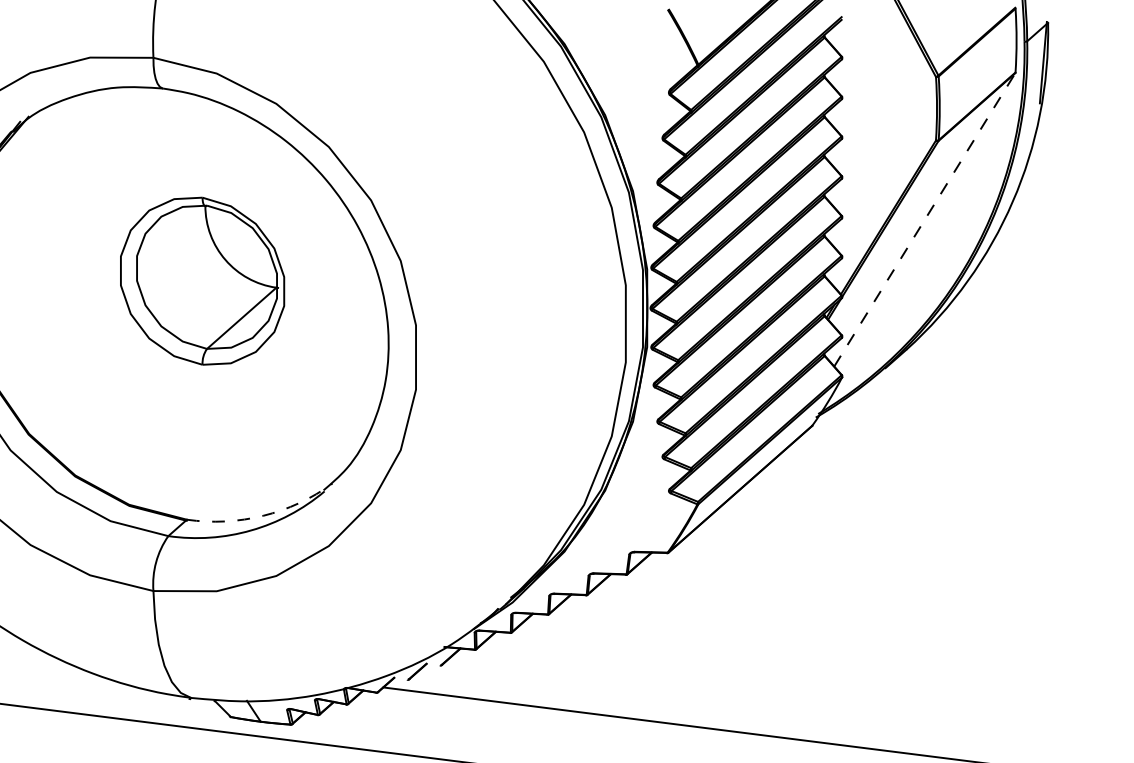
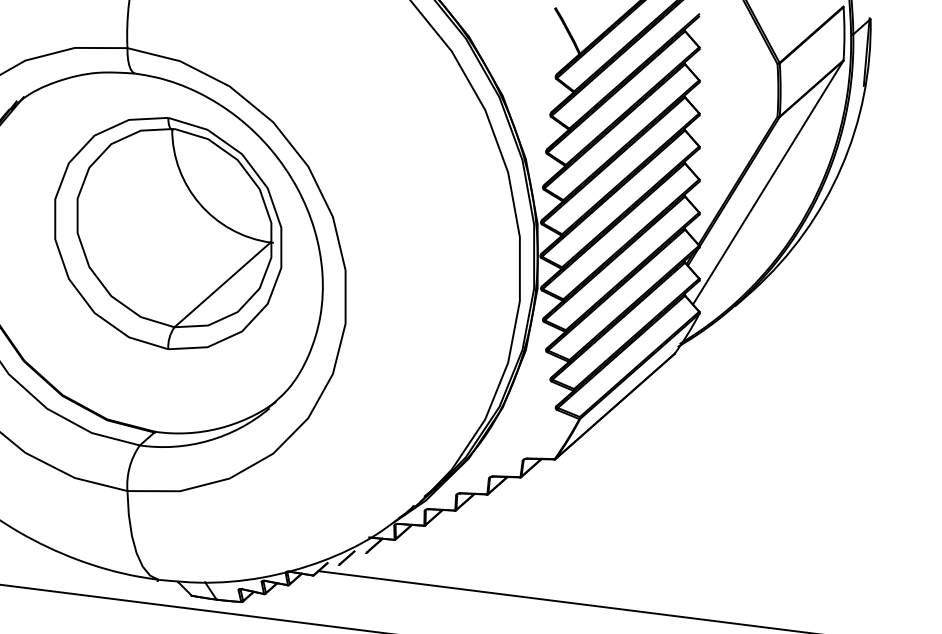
line: (925, 219) -> (768, 182), dashed -> solid
part: (202, 281) -> (168, 233), size x1.67
arc: (263, 515) -> (218, 428), dashed -> solid

